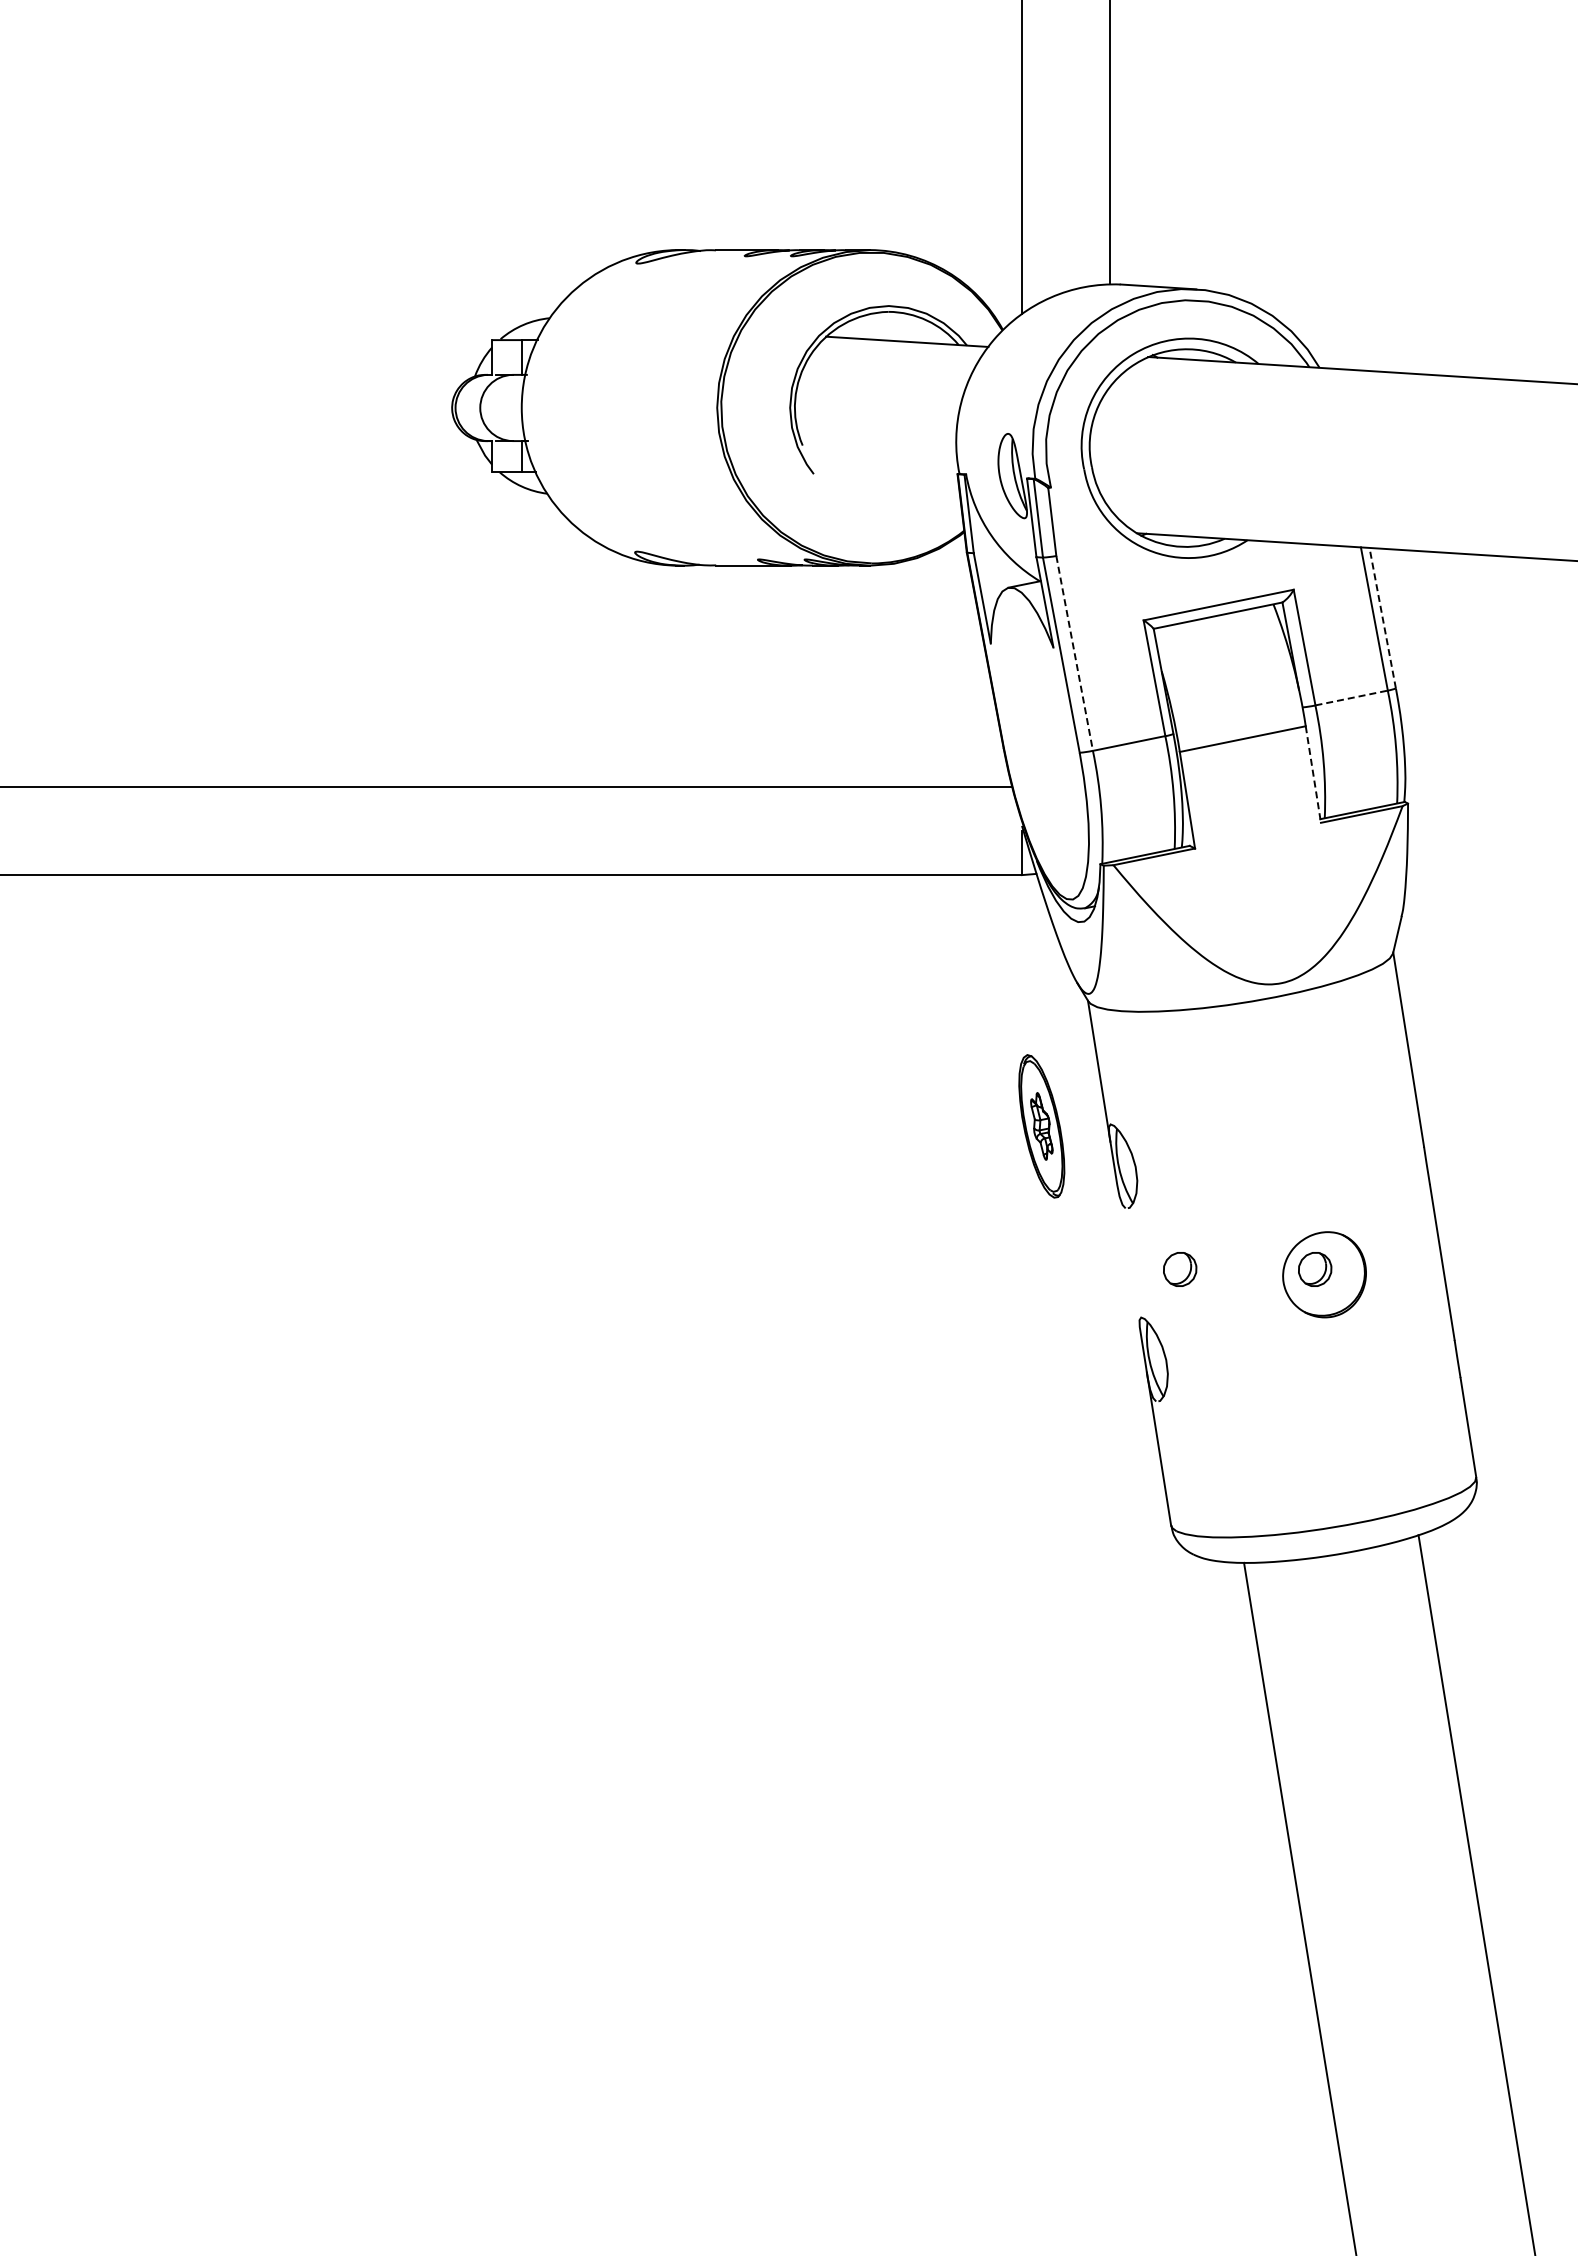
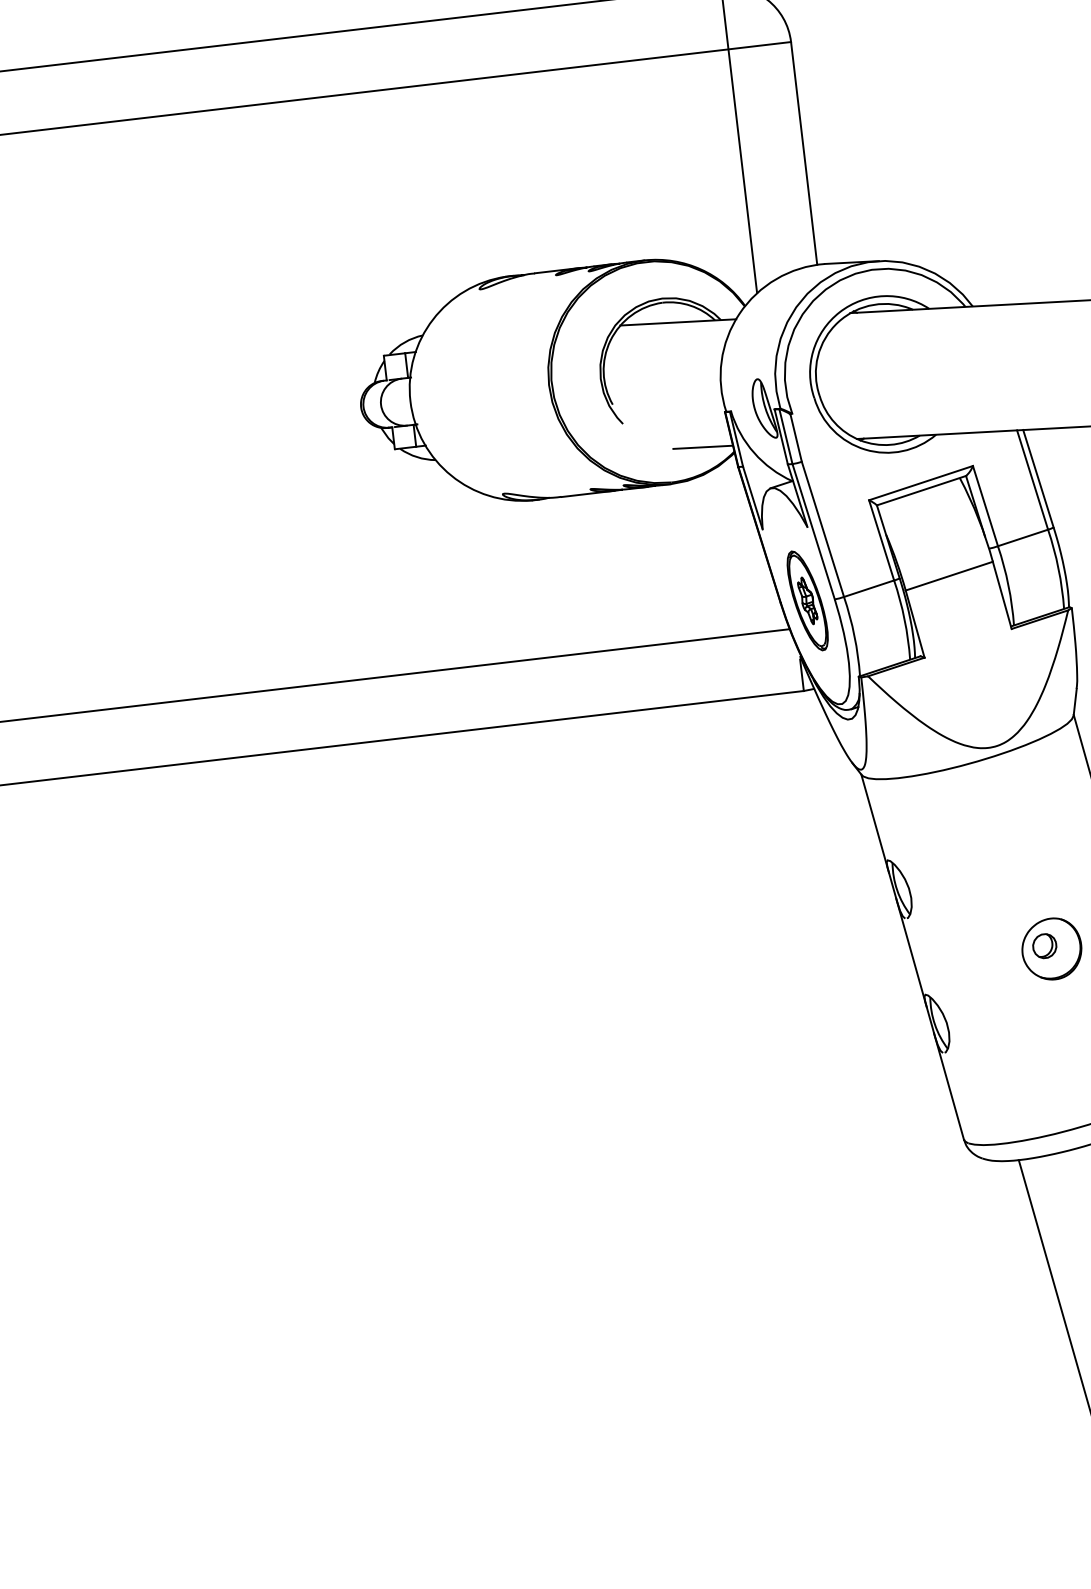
line: (921, 519) -> (703, 447), added
line: (1382, 617) -> (1038, 478), dashed -> solid
line: (1074, 653) -> (822, 529), dashed -> solid
line: (1351, 698) -> (1022, 538), dashed -> solid
line: (1313, 774) -> (1002, 595), dashed -> solid
part: (1041, 1126) -> (807, 600), moved
line: (1128, 1256) -> (911, 952), added
part: (1180, 1269) -> (949, 957), removed

